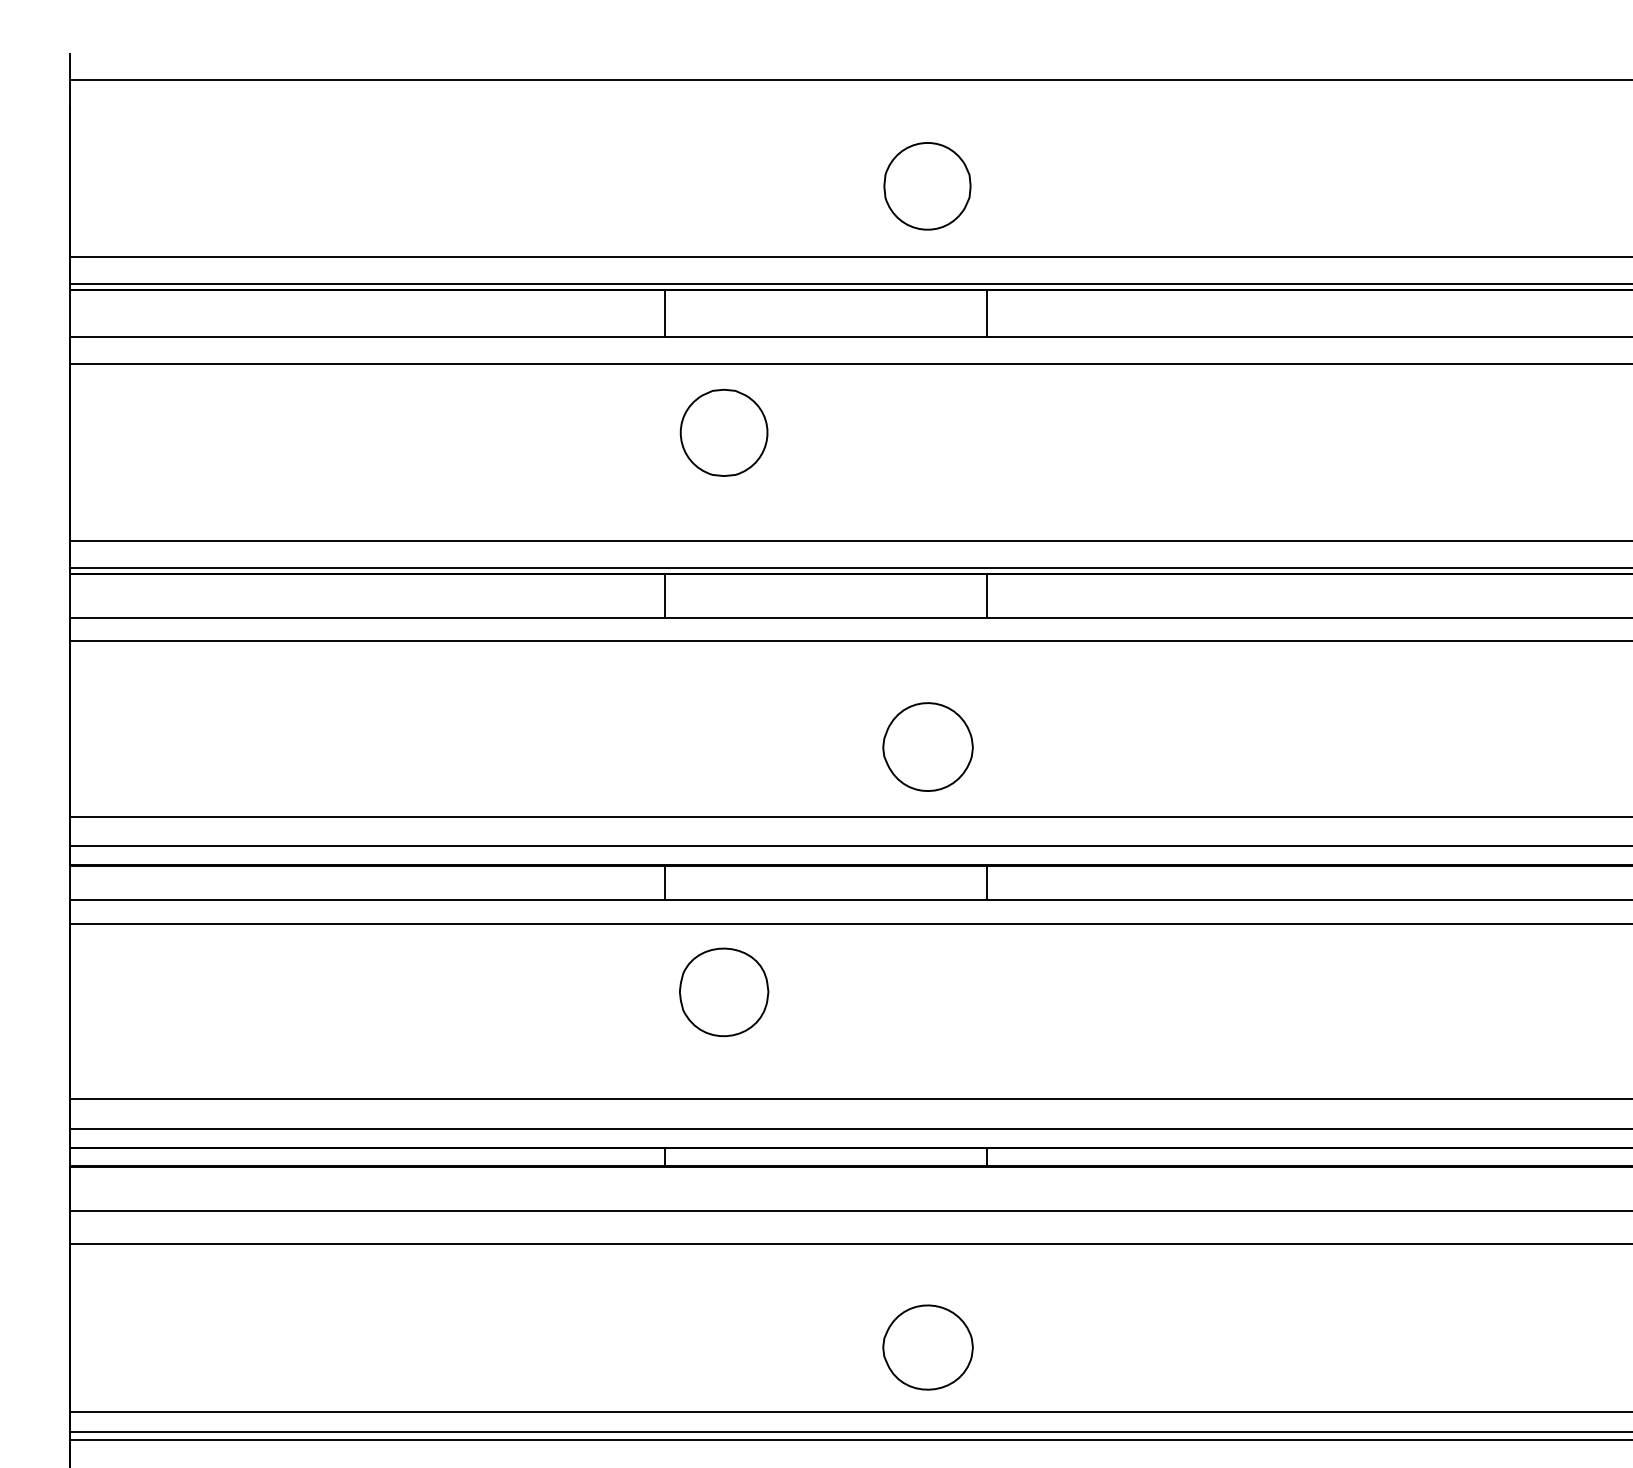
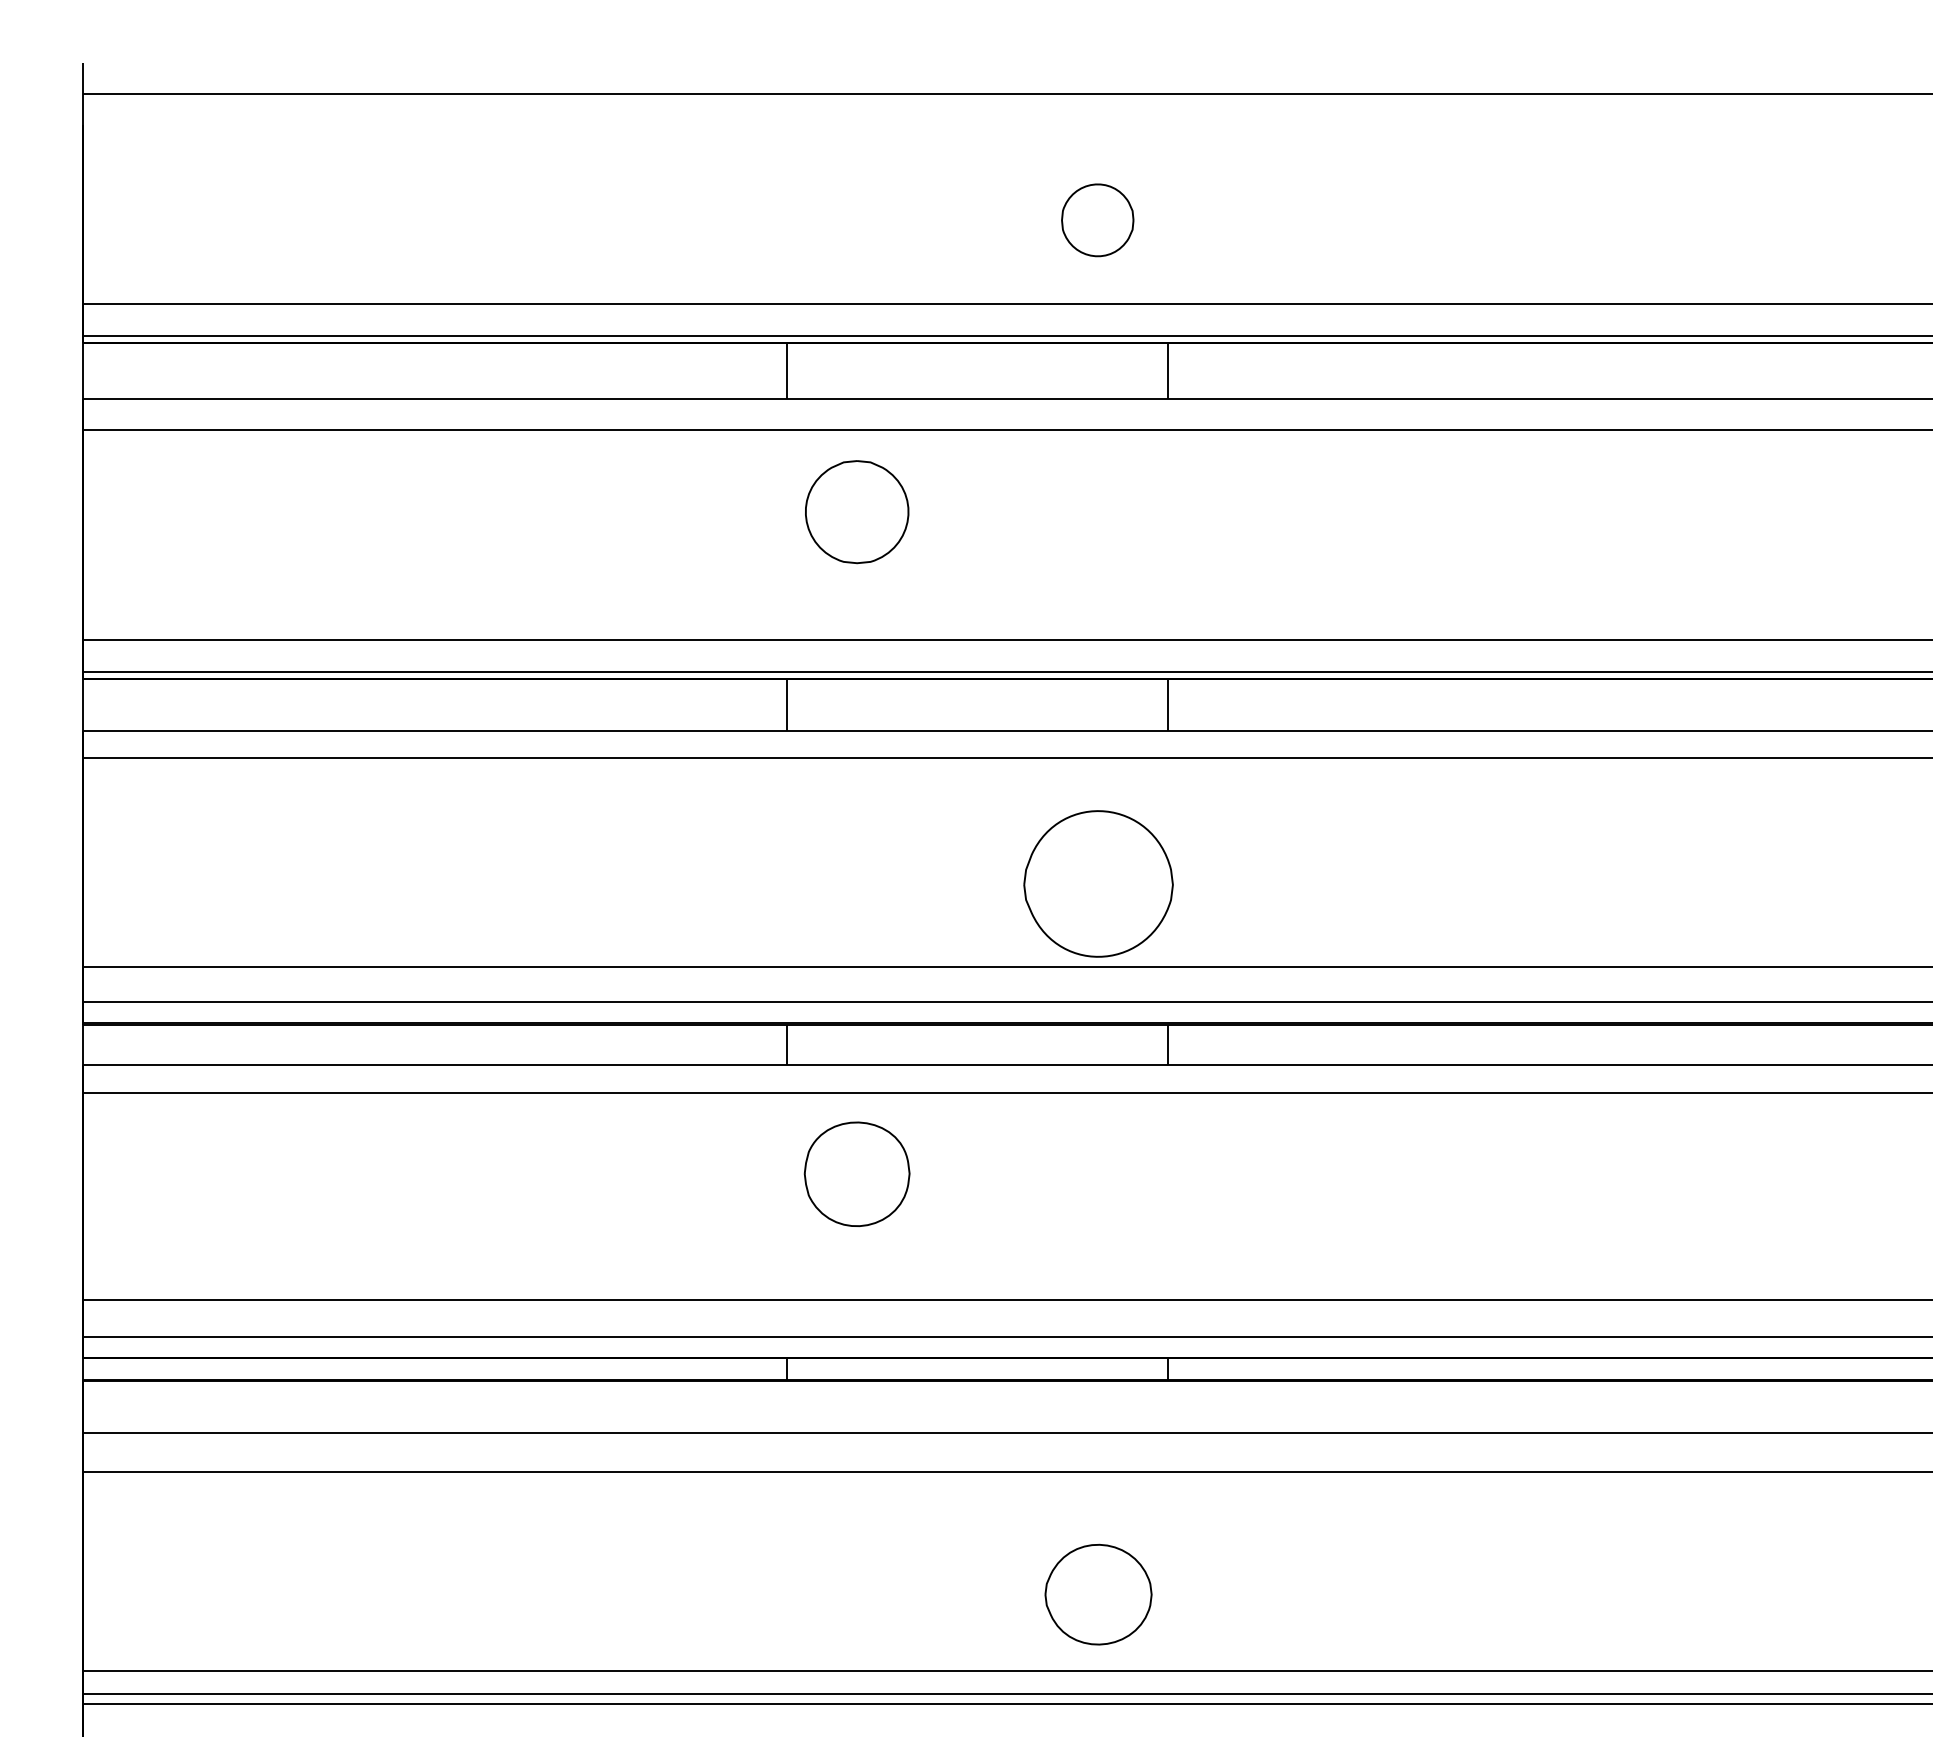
part: (927, 186) -> (1097, 220), size x0.7
part: (928, 746) -> (1098, 883), size x1.4

